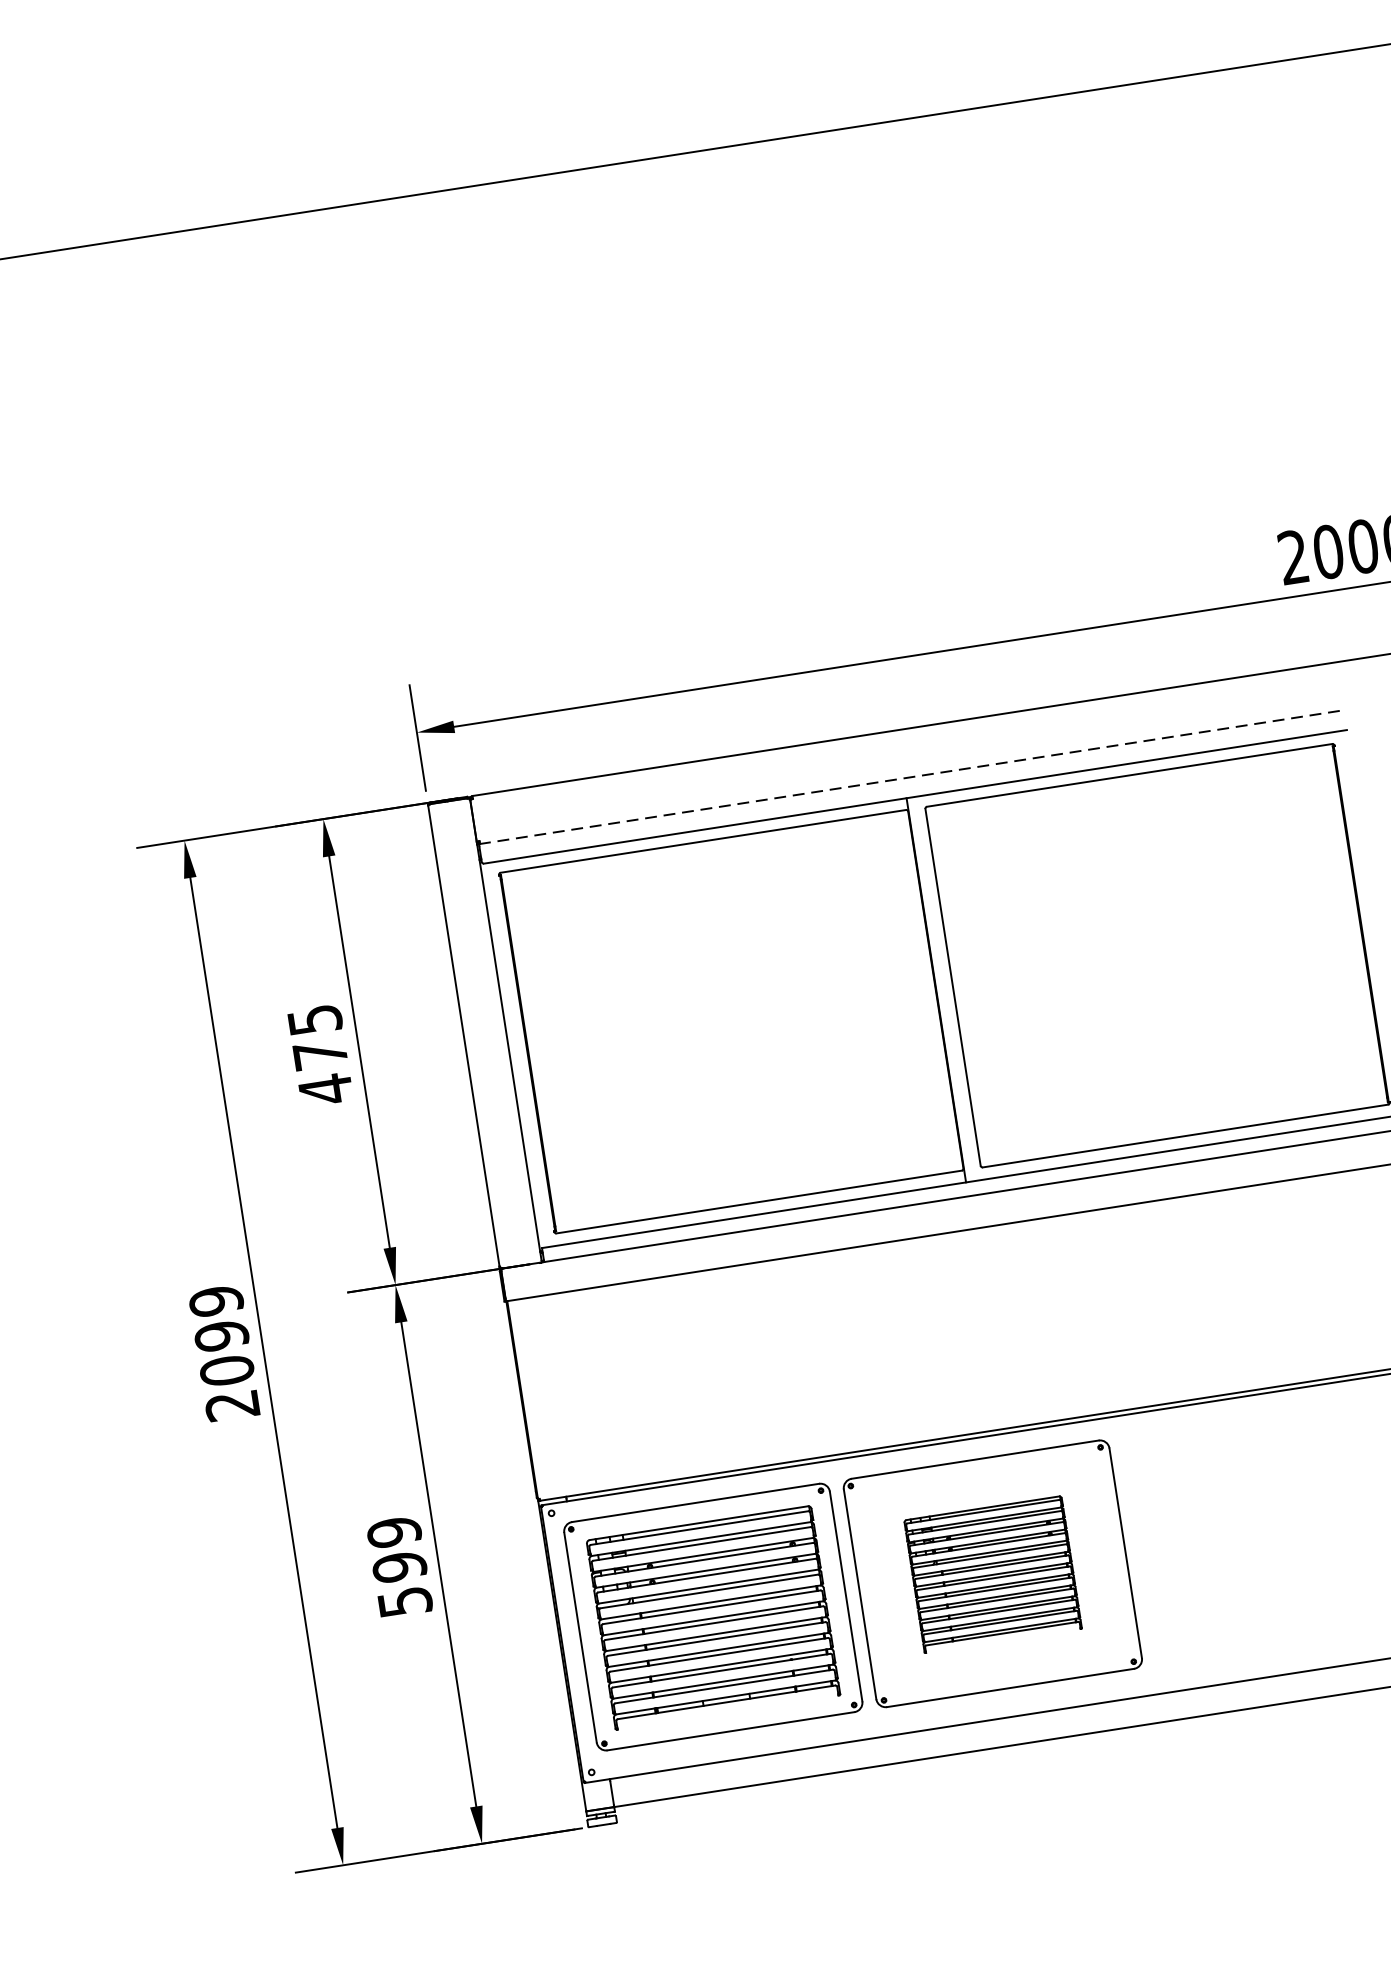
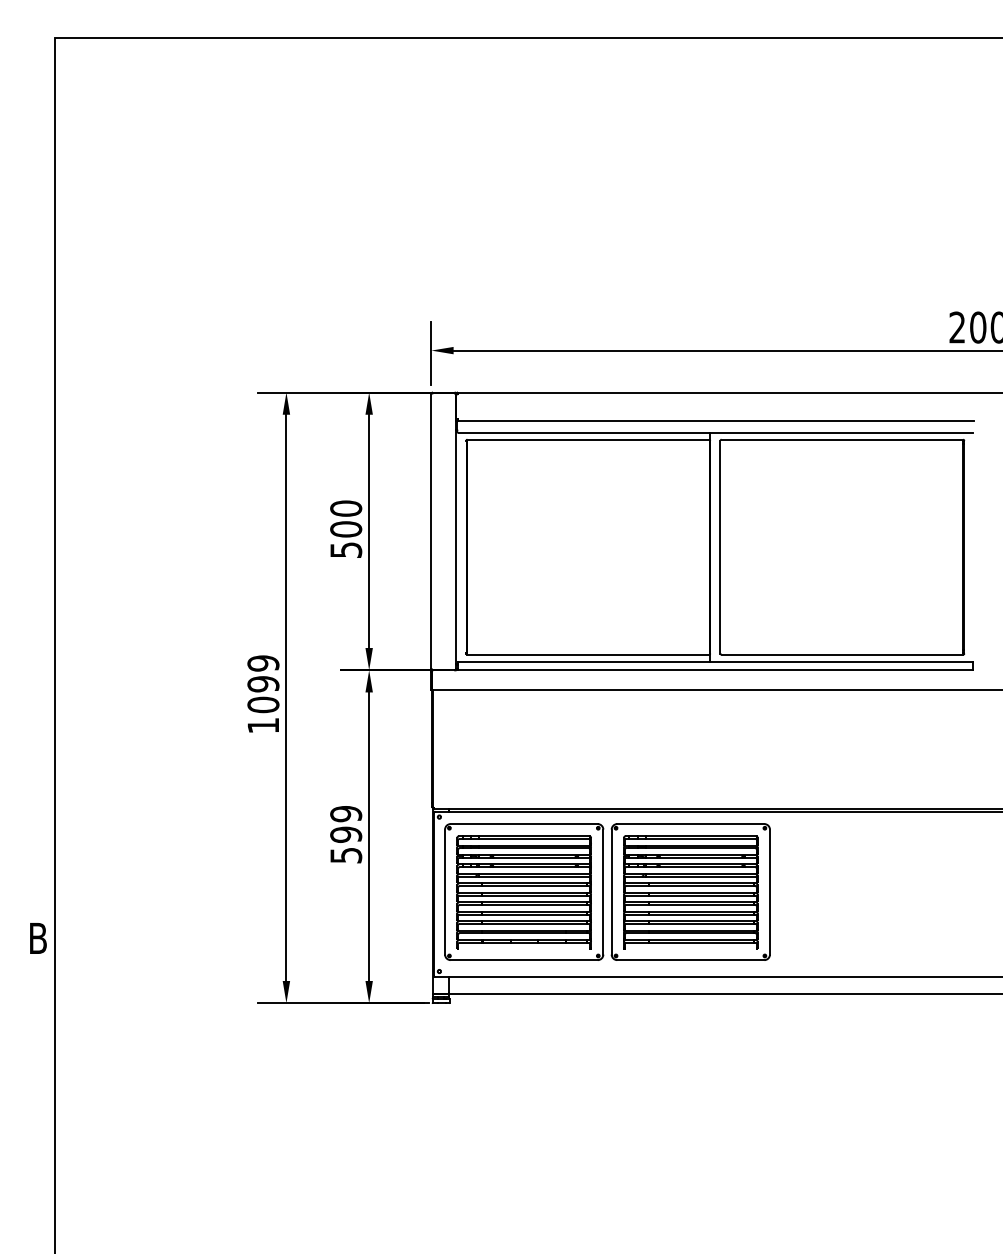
line: (913, 777) -> (716, 421), dashed -> solid
text: (320, 1054) -> (346, 529), 475 -> 500
text: (230, 1405) -> (262, 725), 2099 -> 1099
part: (992, 1574) -> (690, 892), size x1.43

